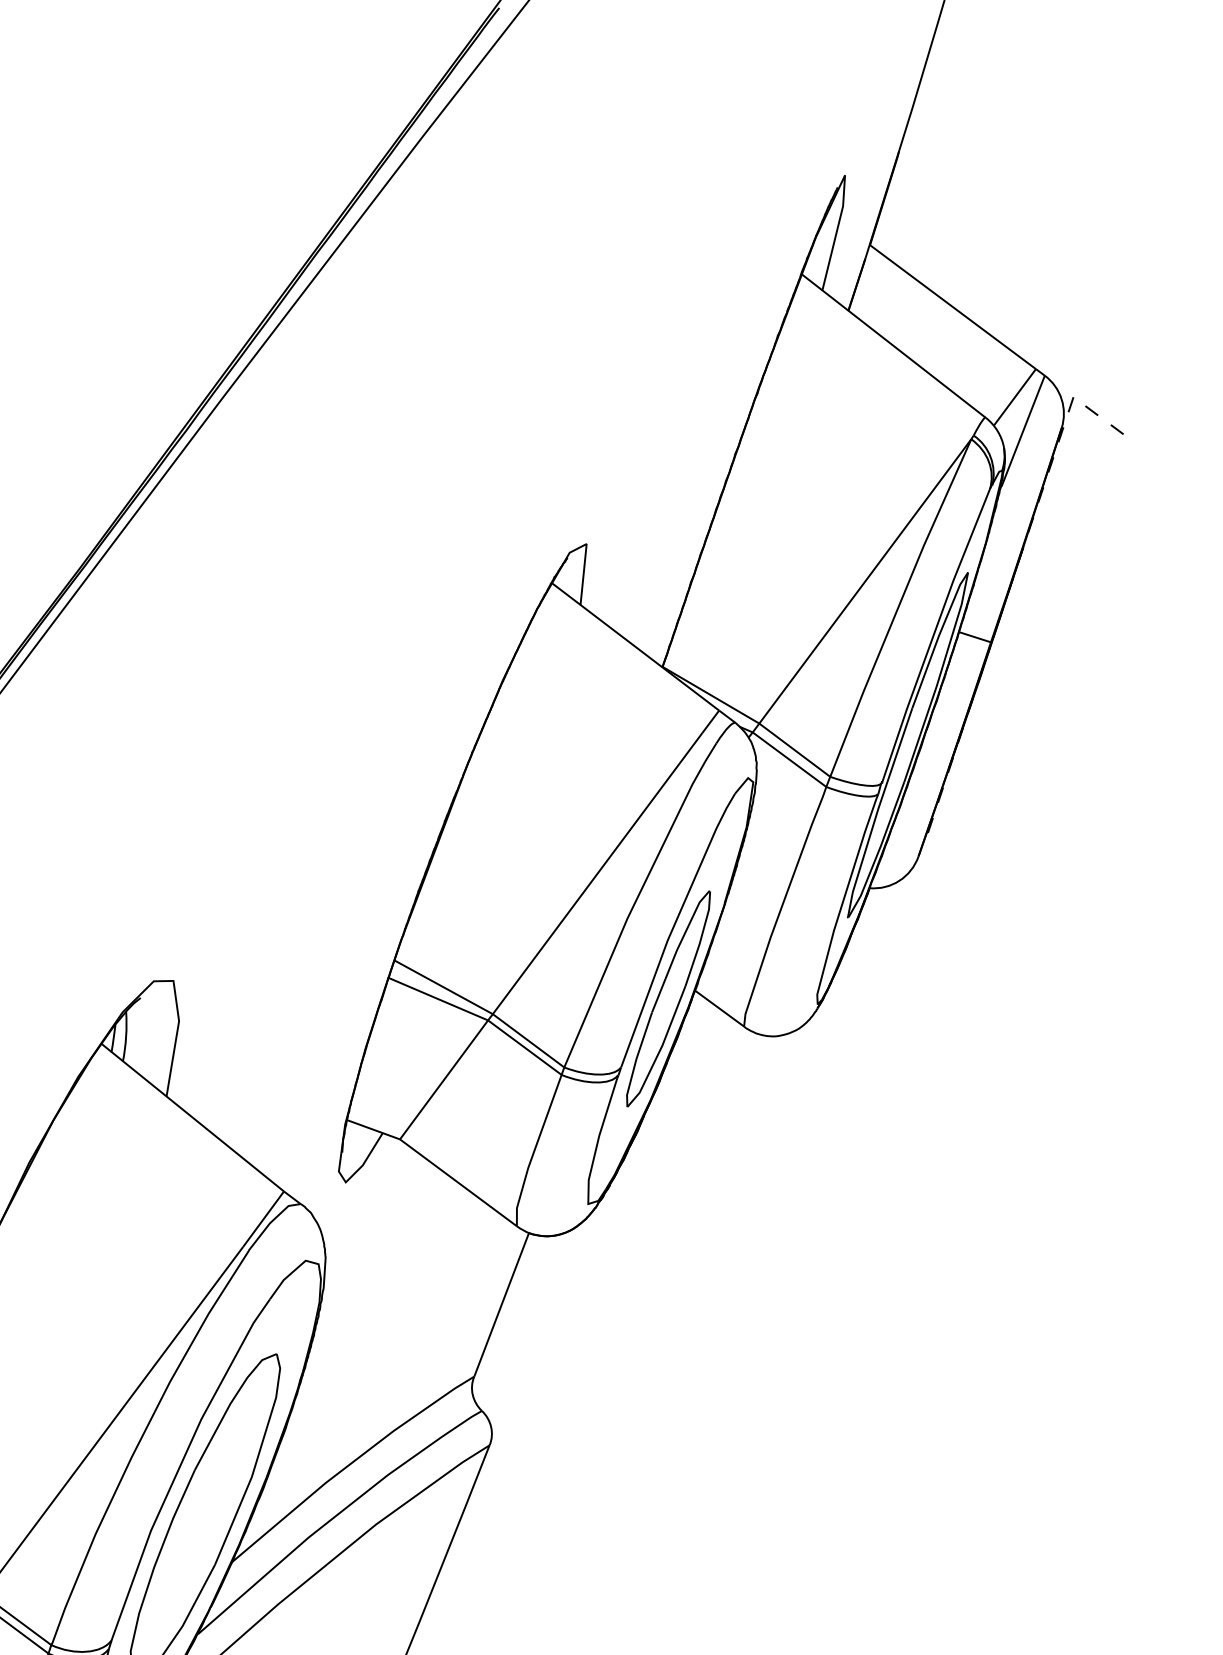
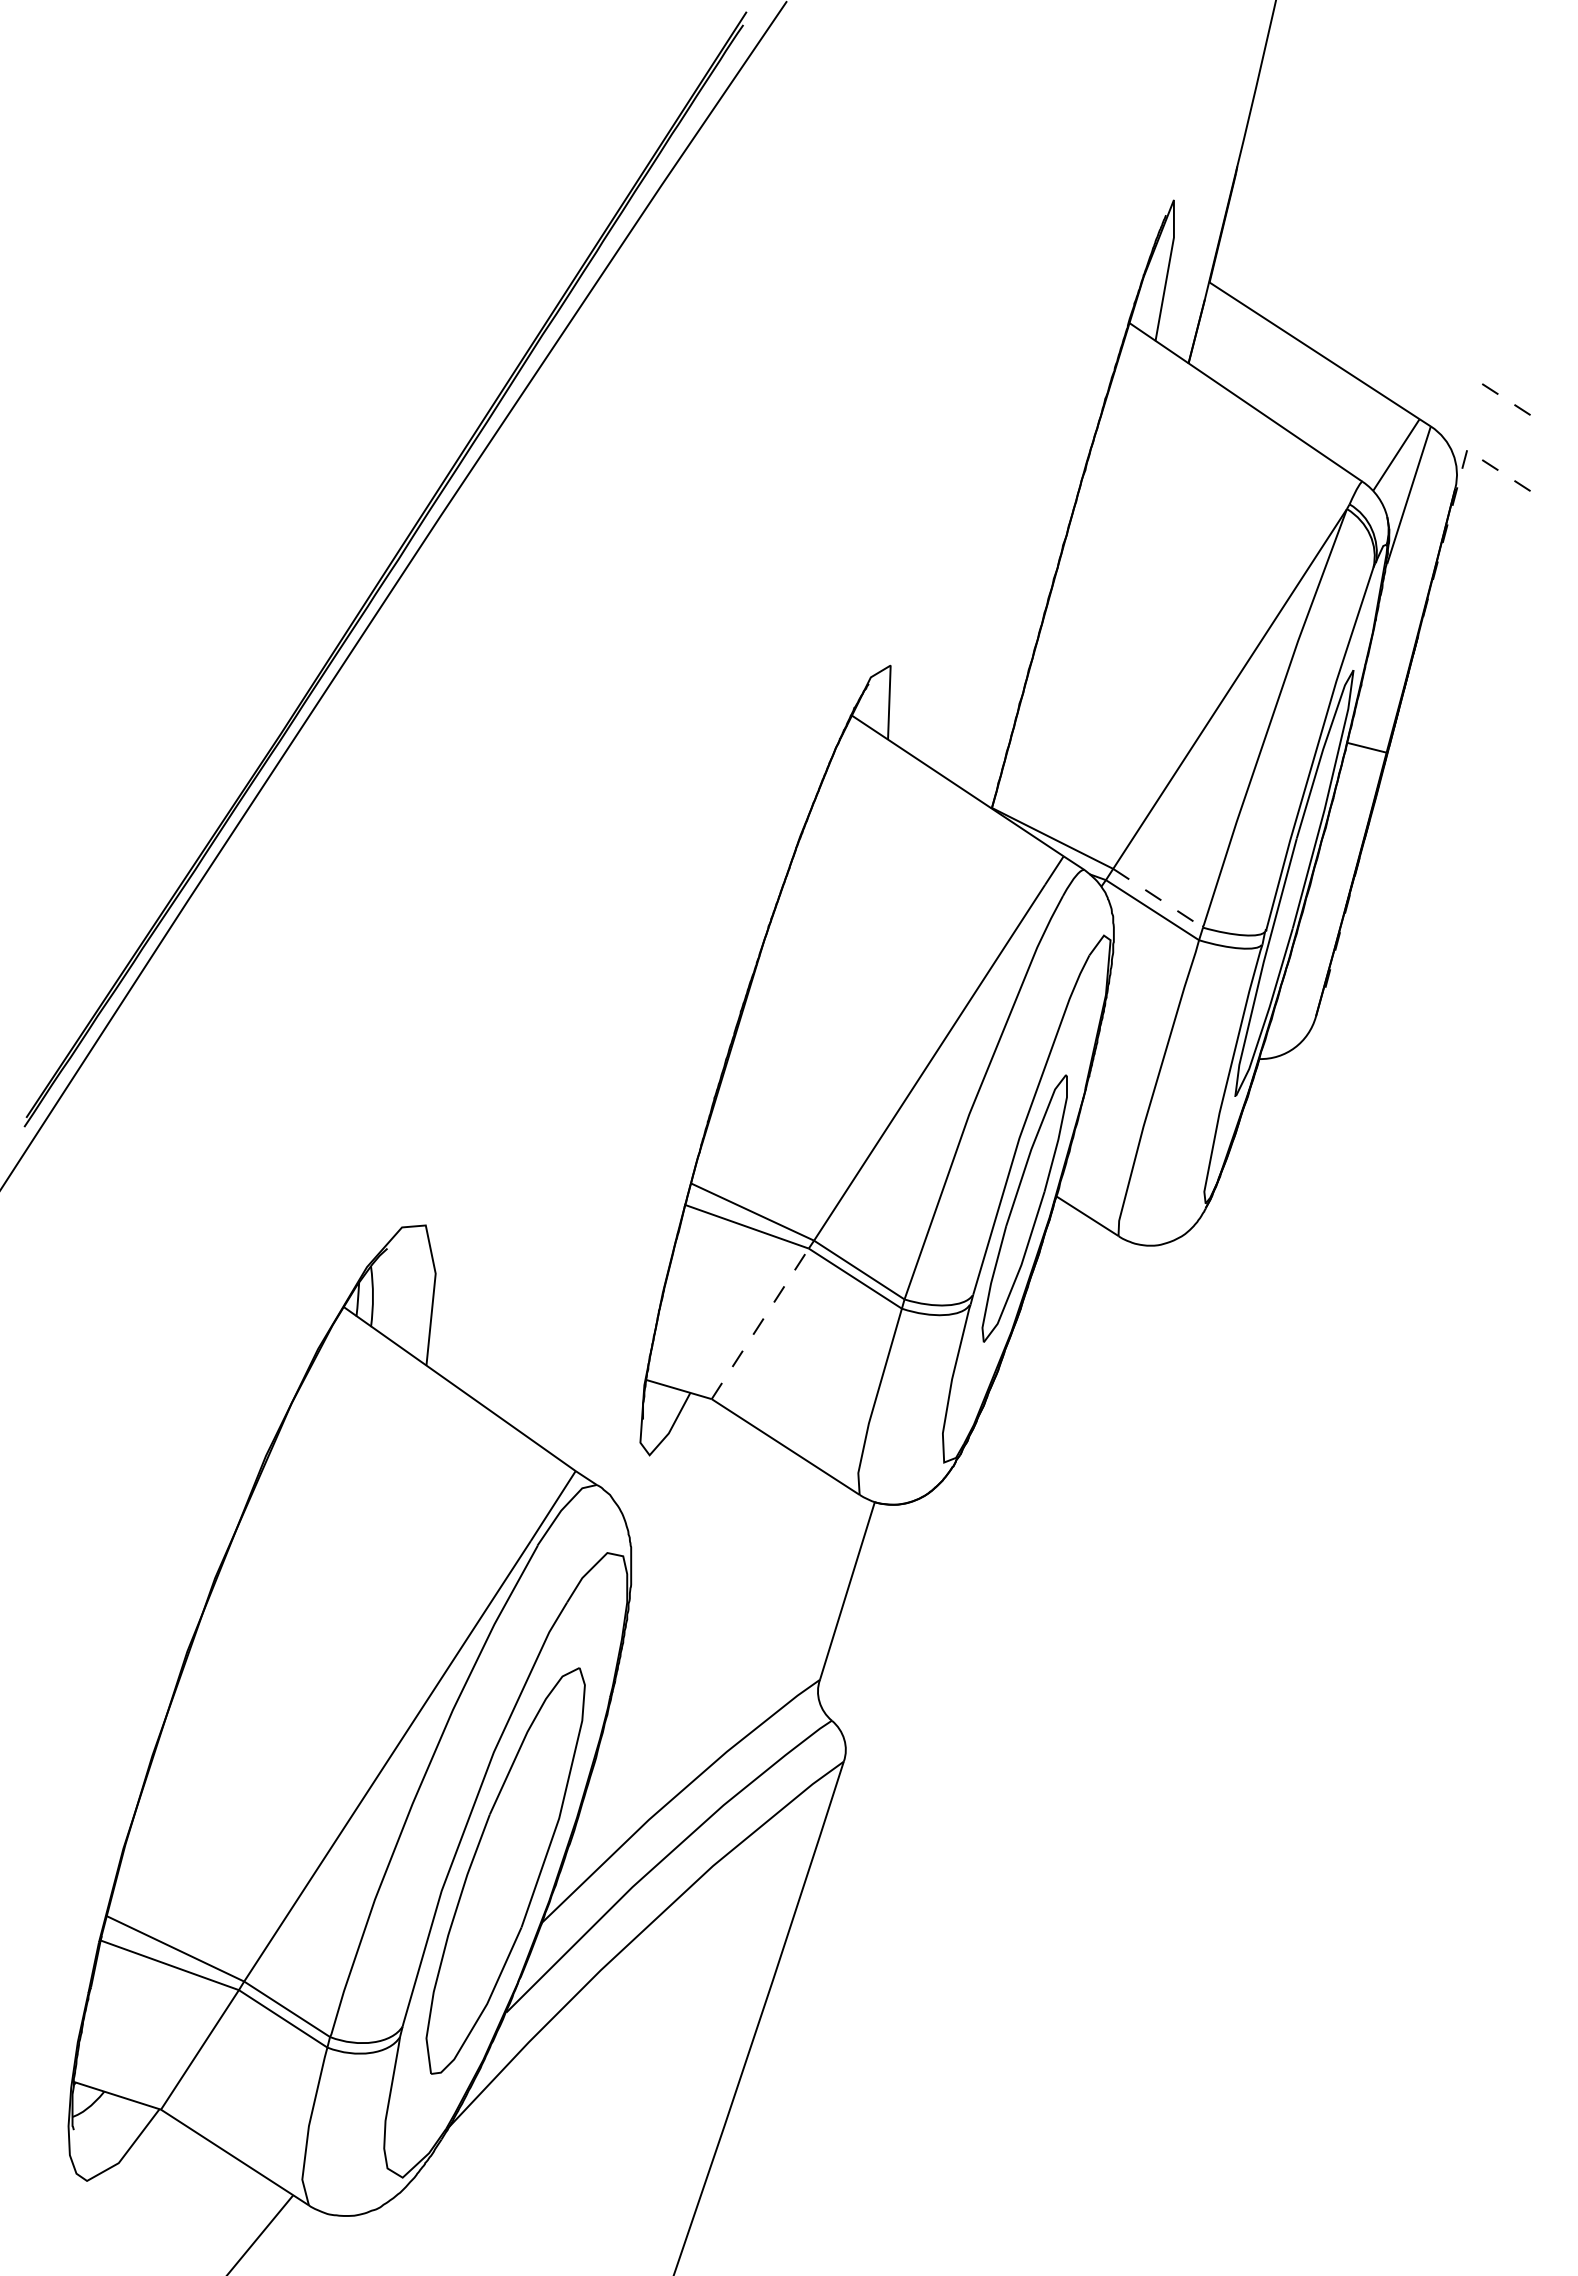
line: (1102, 352) -> (1498, 394), added
line: (795, 750) -> (1158, 898), solid -> dashed
line: (444, 1079) -> (760, 1323), solid -> dashed

